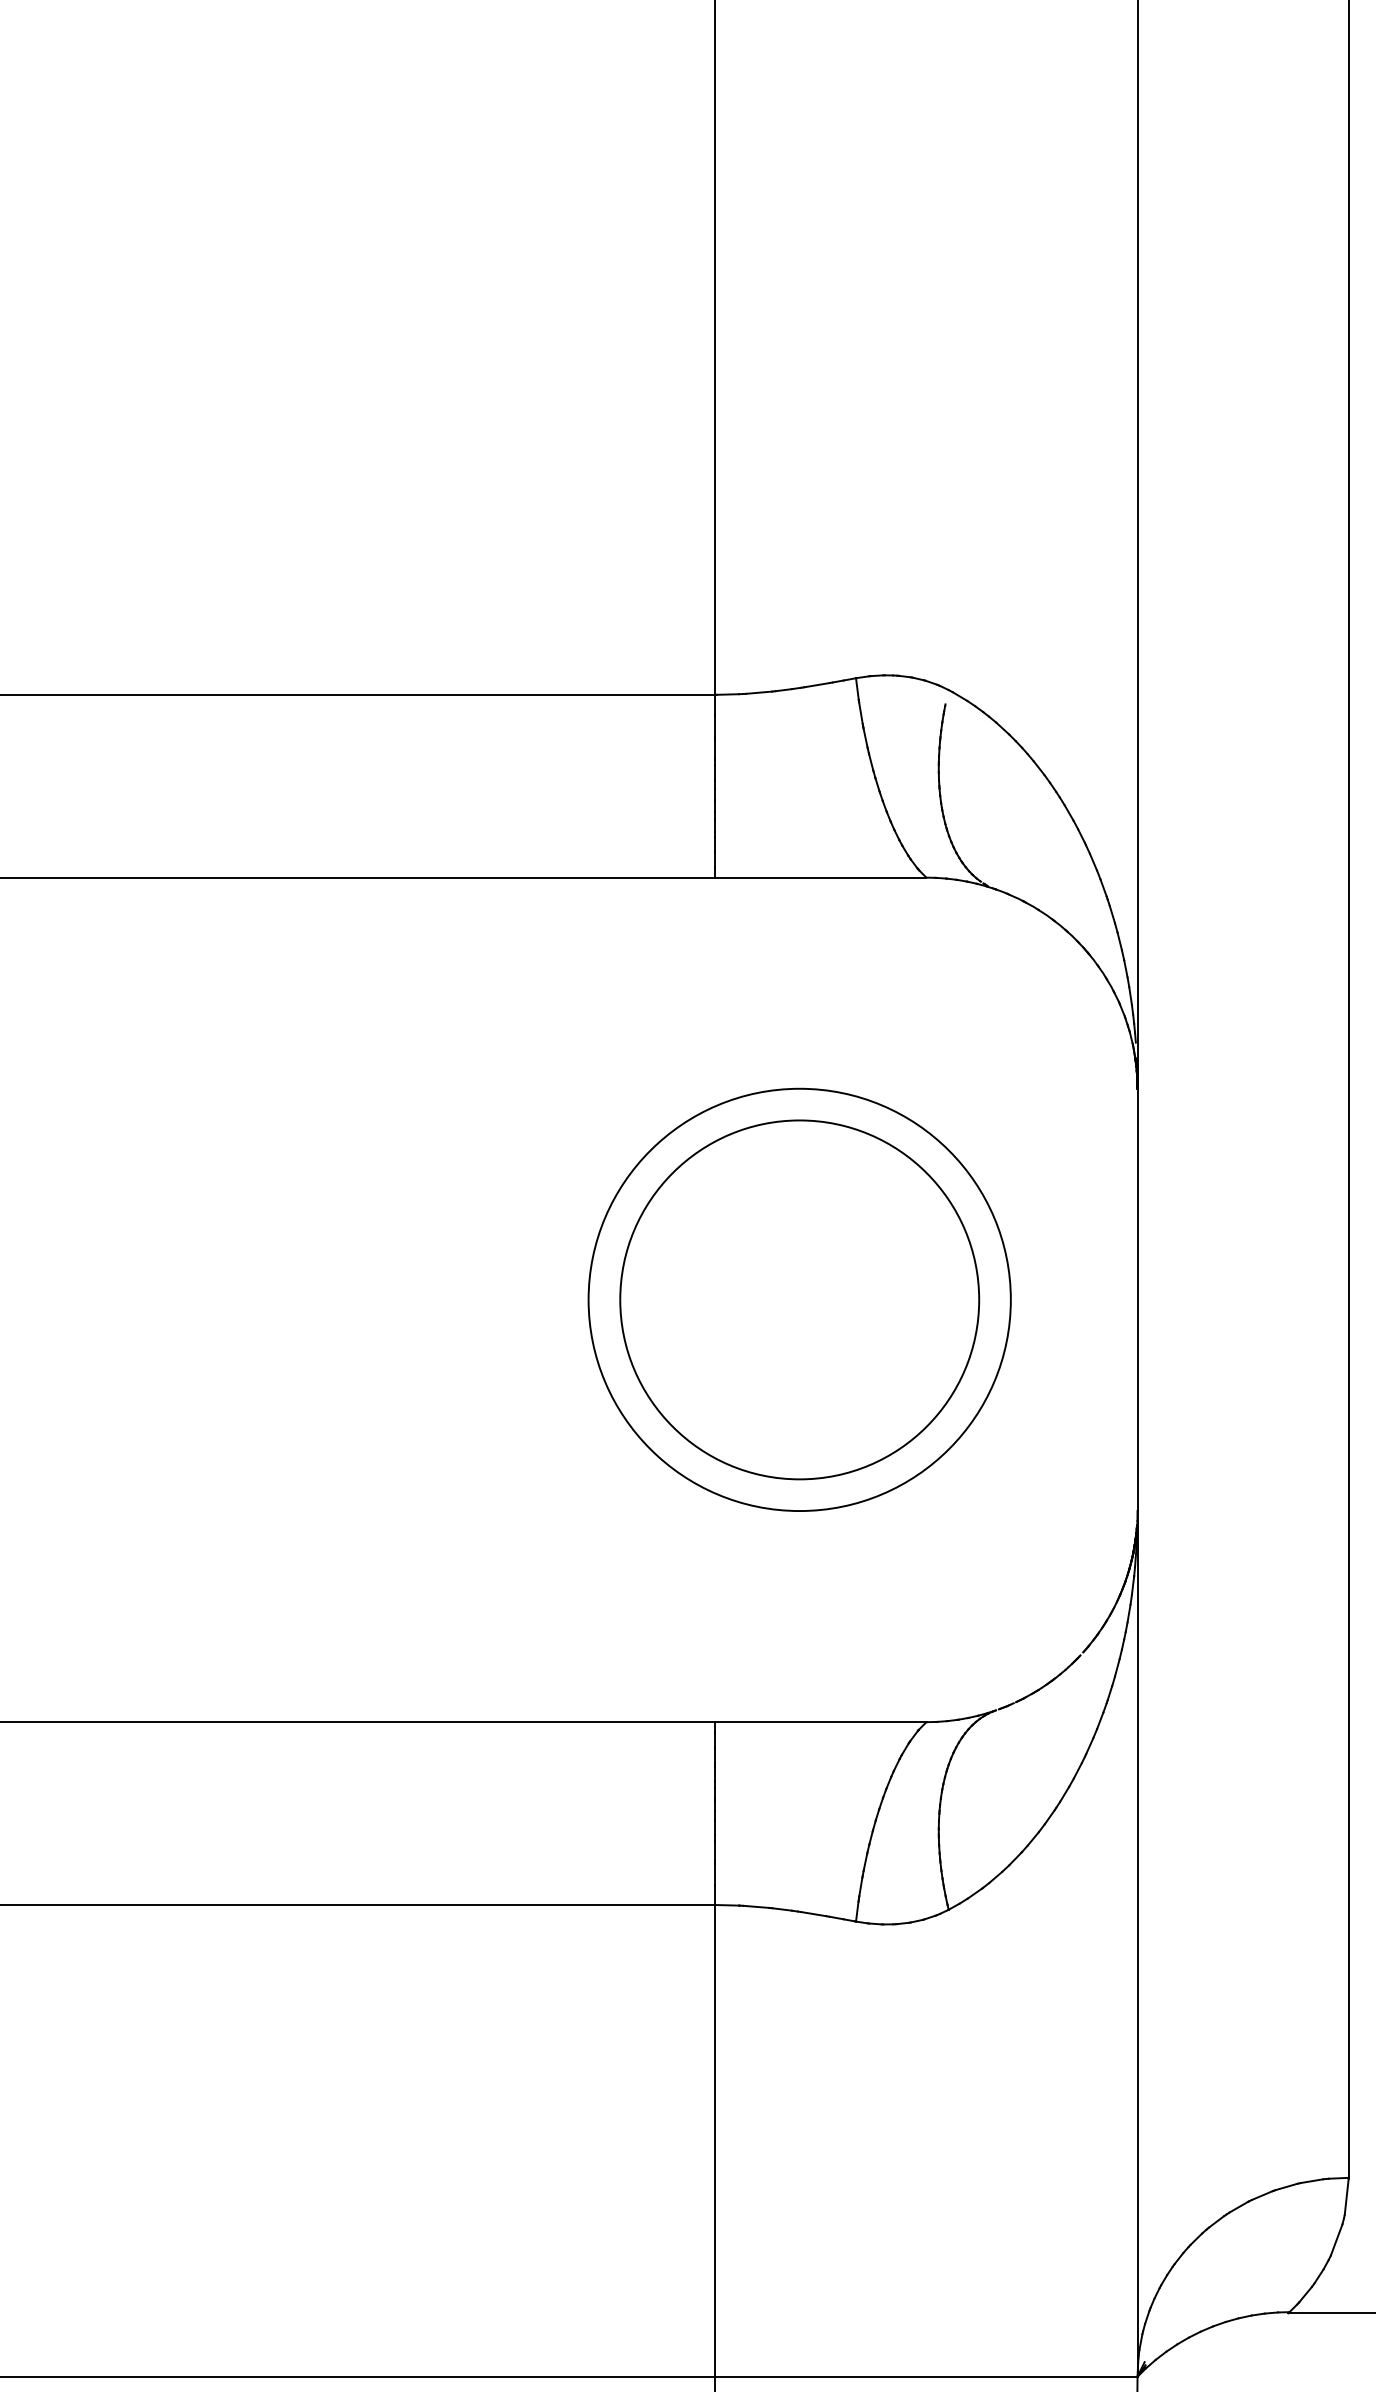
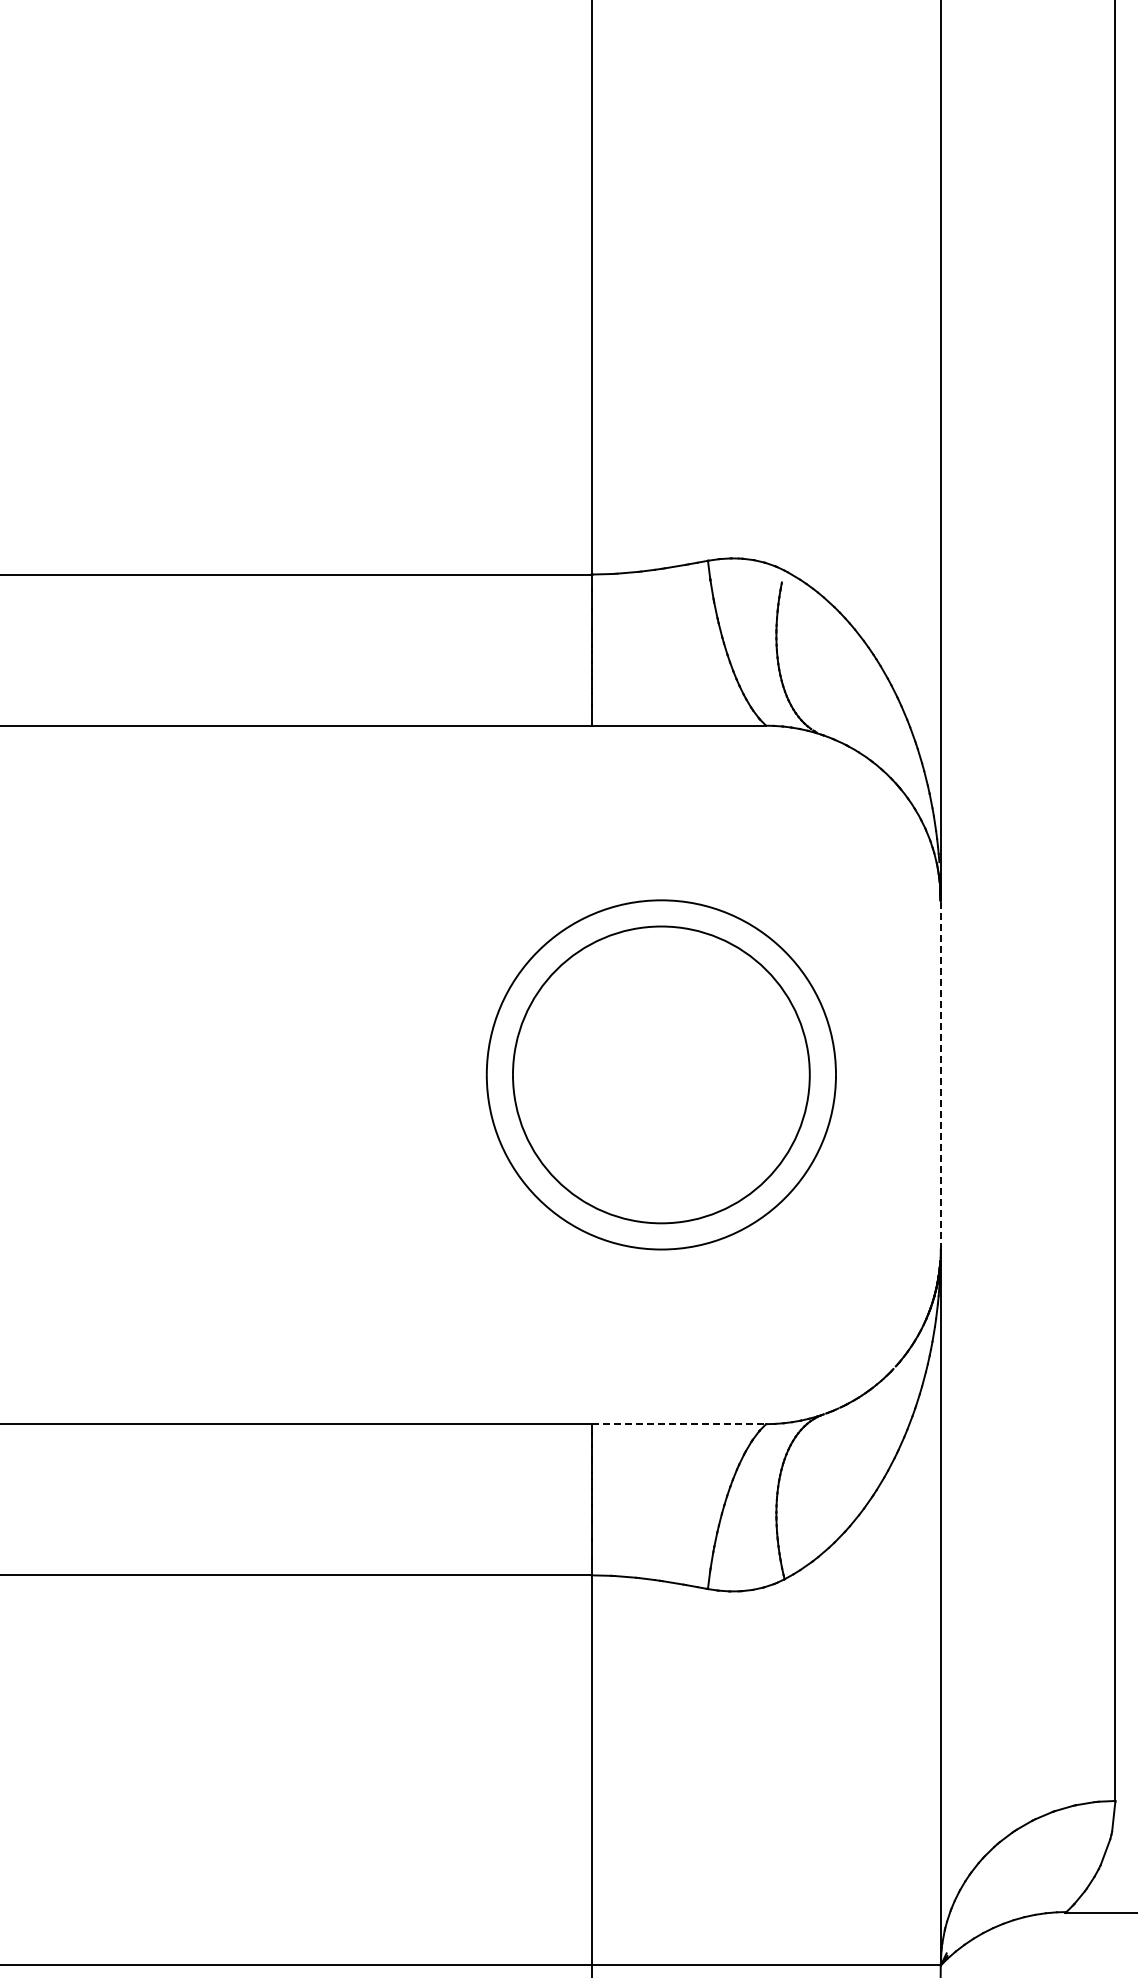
line: (1137, 1299) -> (940, 1074), solid -> dashed
line: (821, 1722) -> (679, 1424), solid -> dashed

